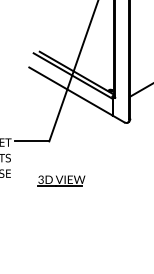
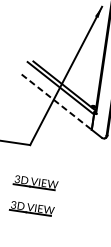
line: (71, 91) -> (57, 102), solid -> dashed
part: (61, 208) -> (32, 208), added

